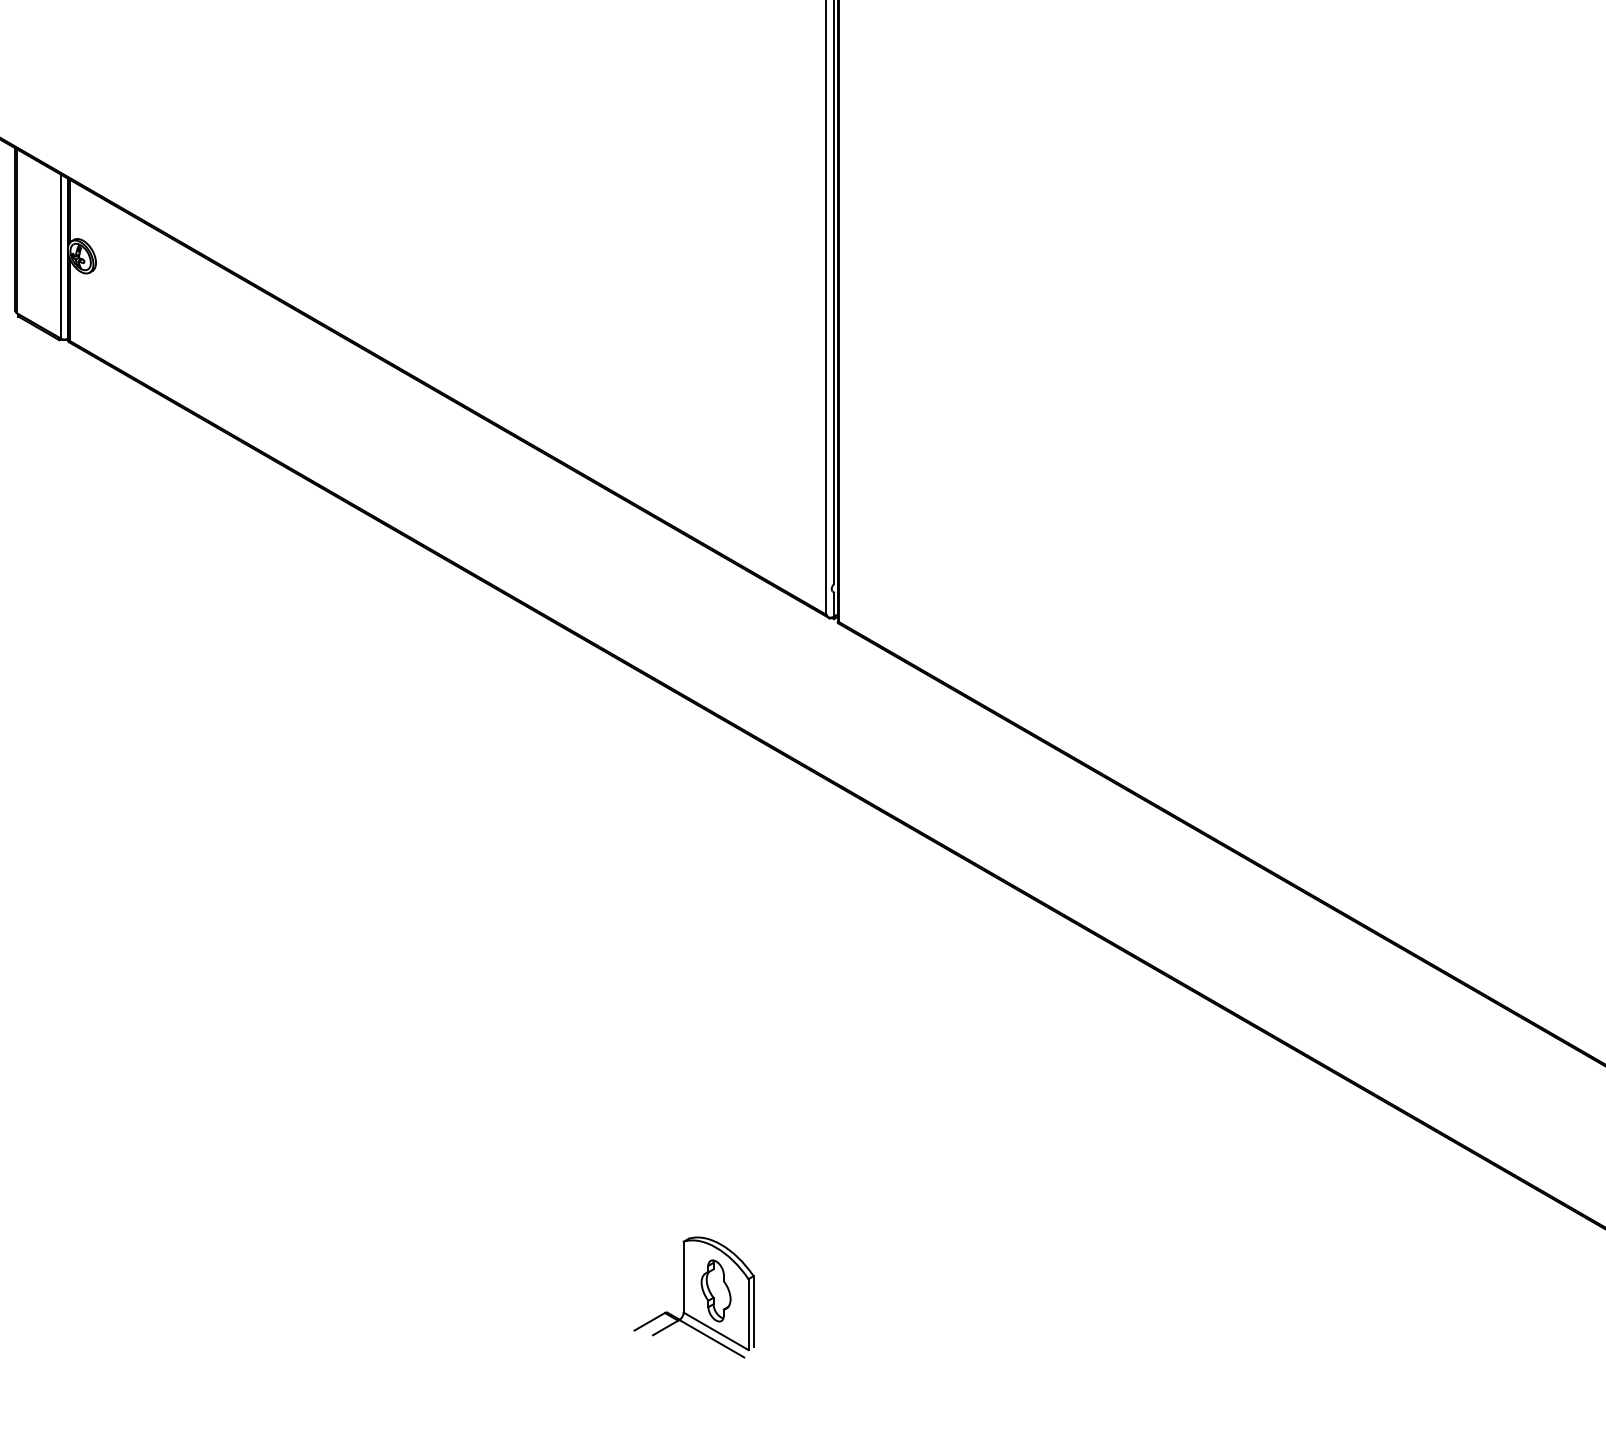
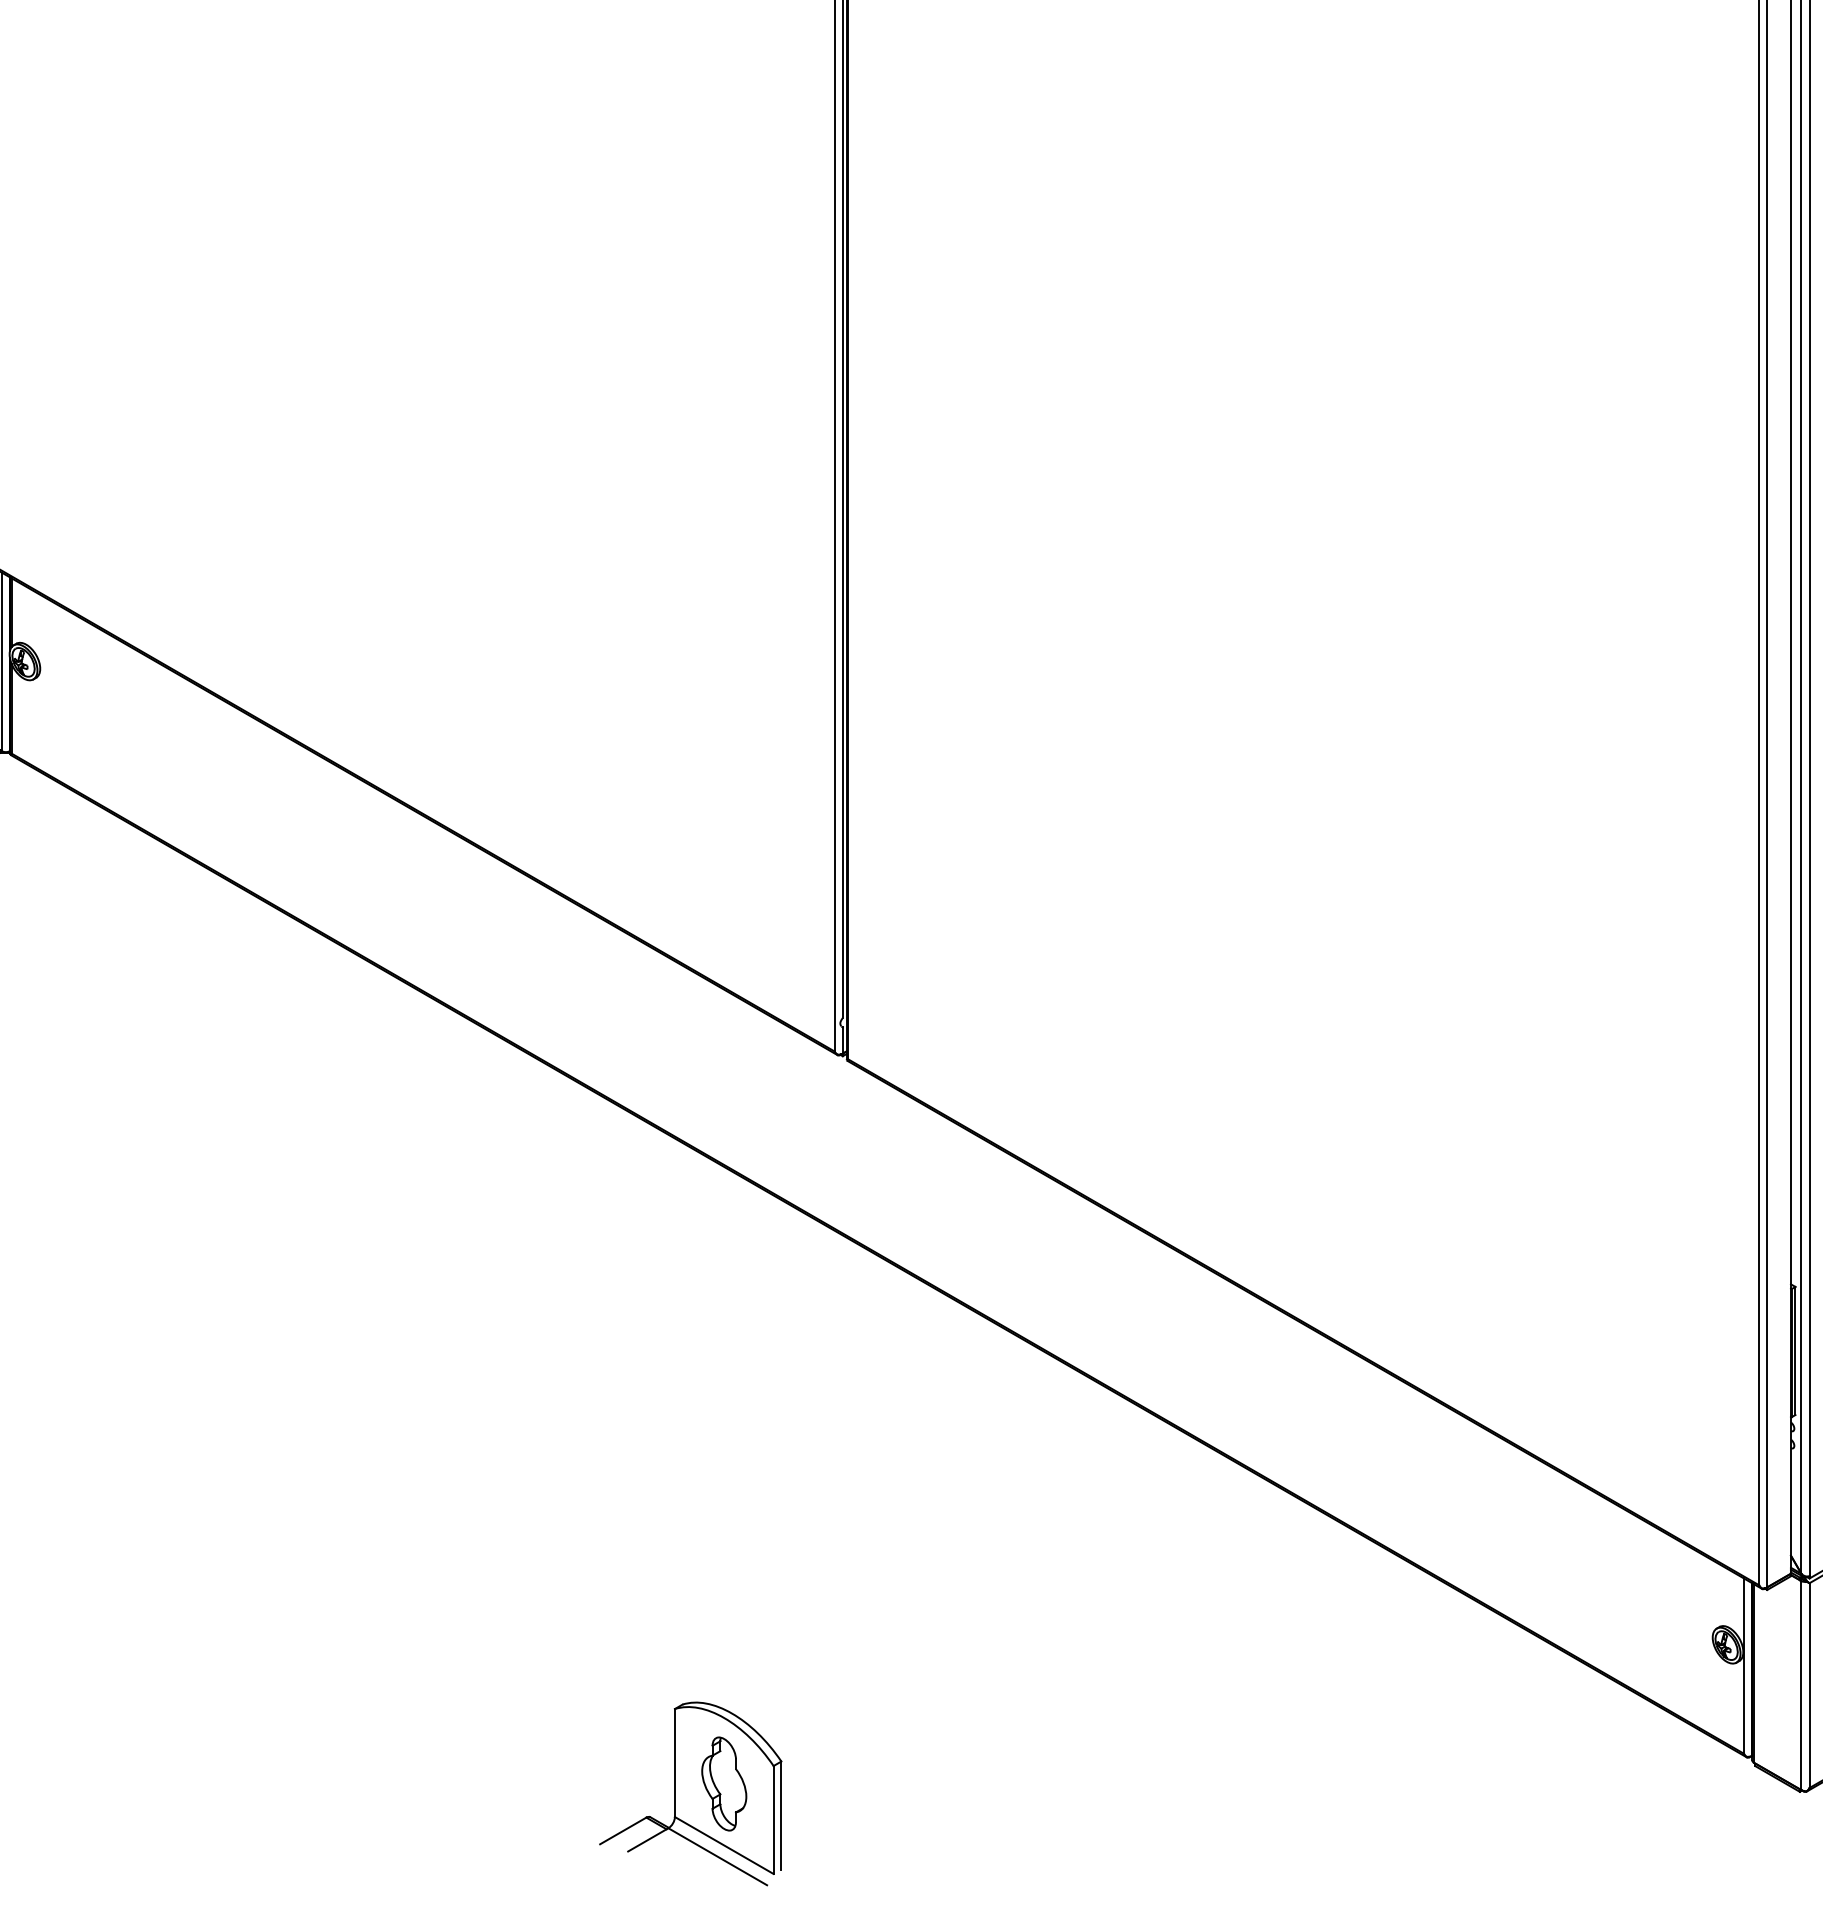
part: (693, 1297) -> (690, 1793), size x1.4

